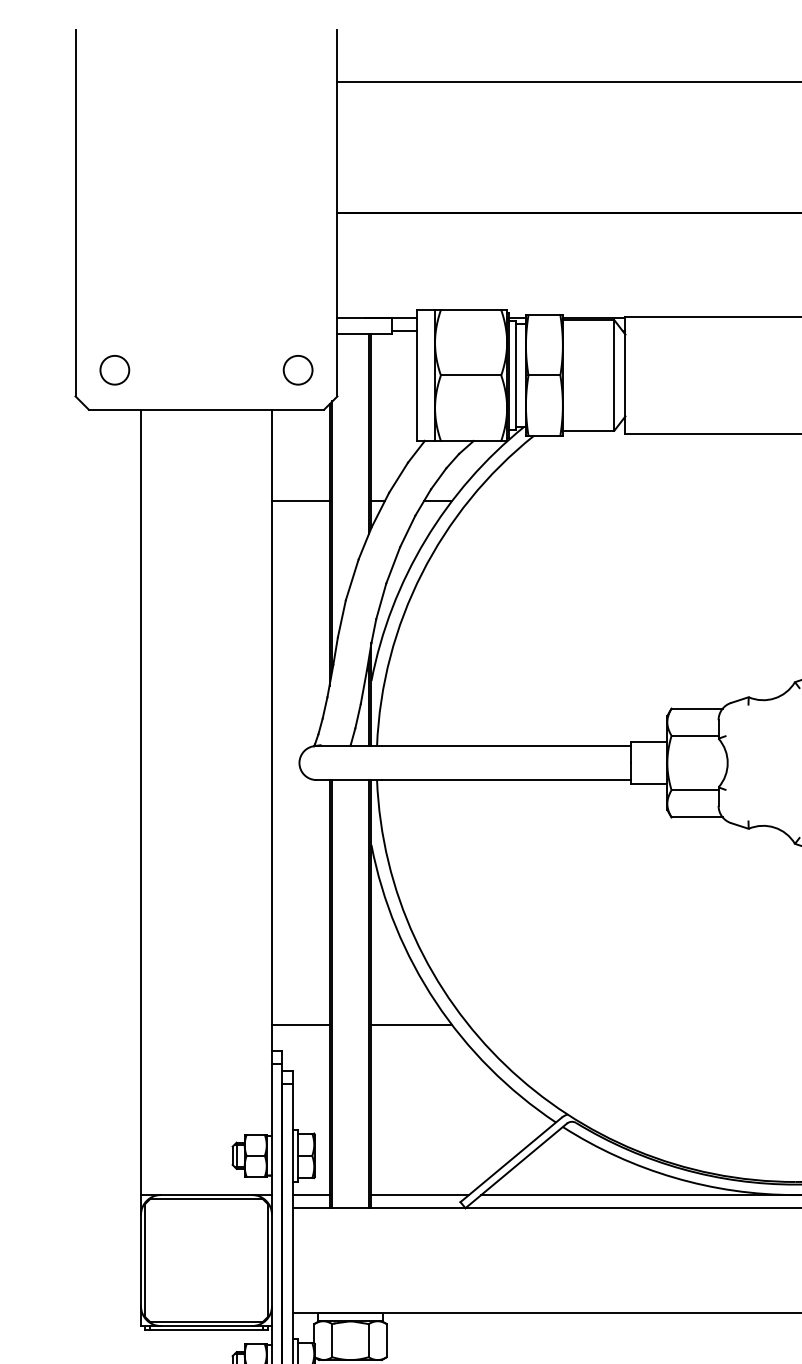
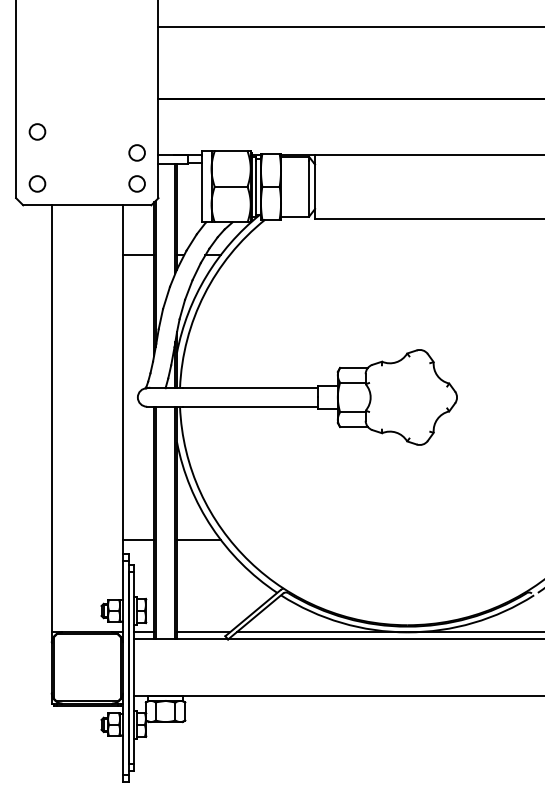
circle: (114, 273) -> (37, 131), added
circle: (296, 312) -> (136, 152), added

